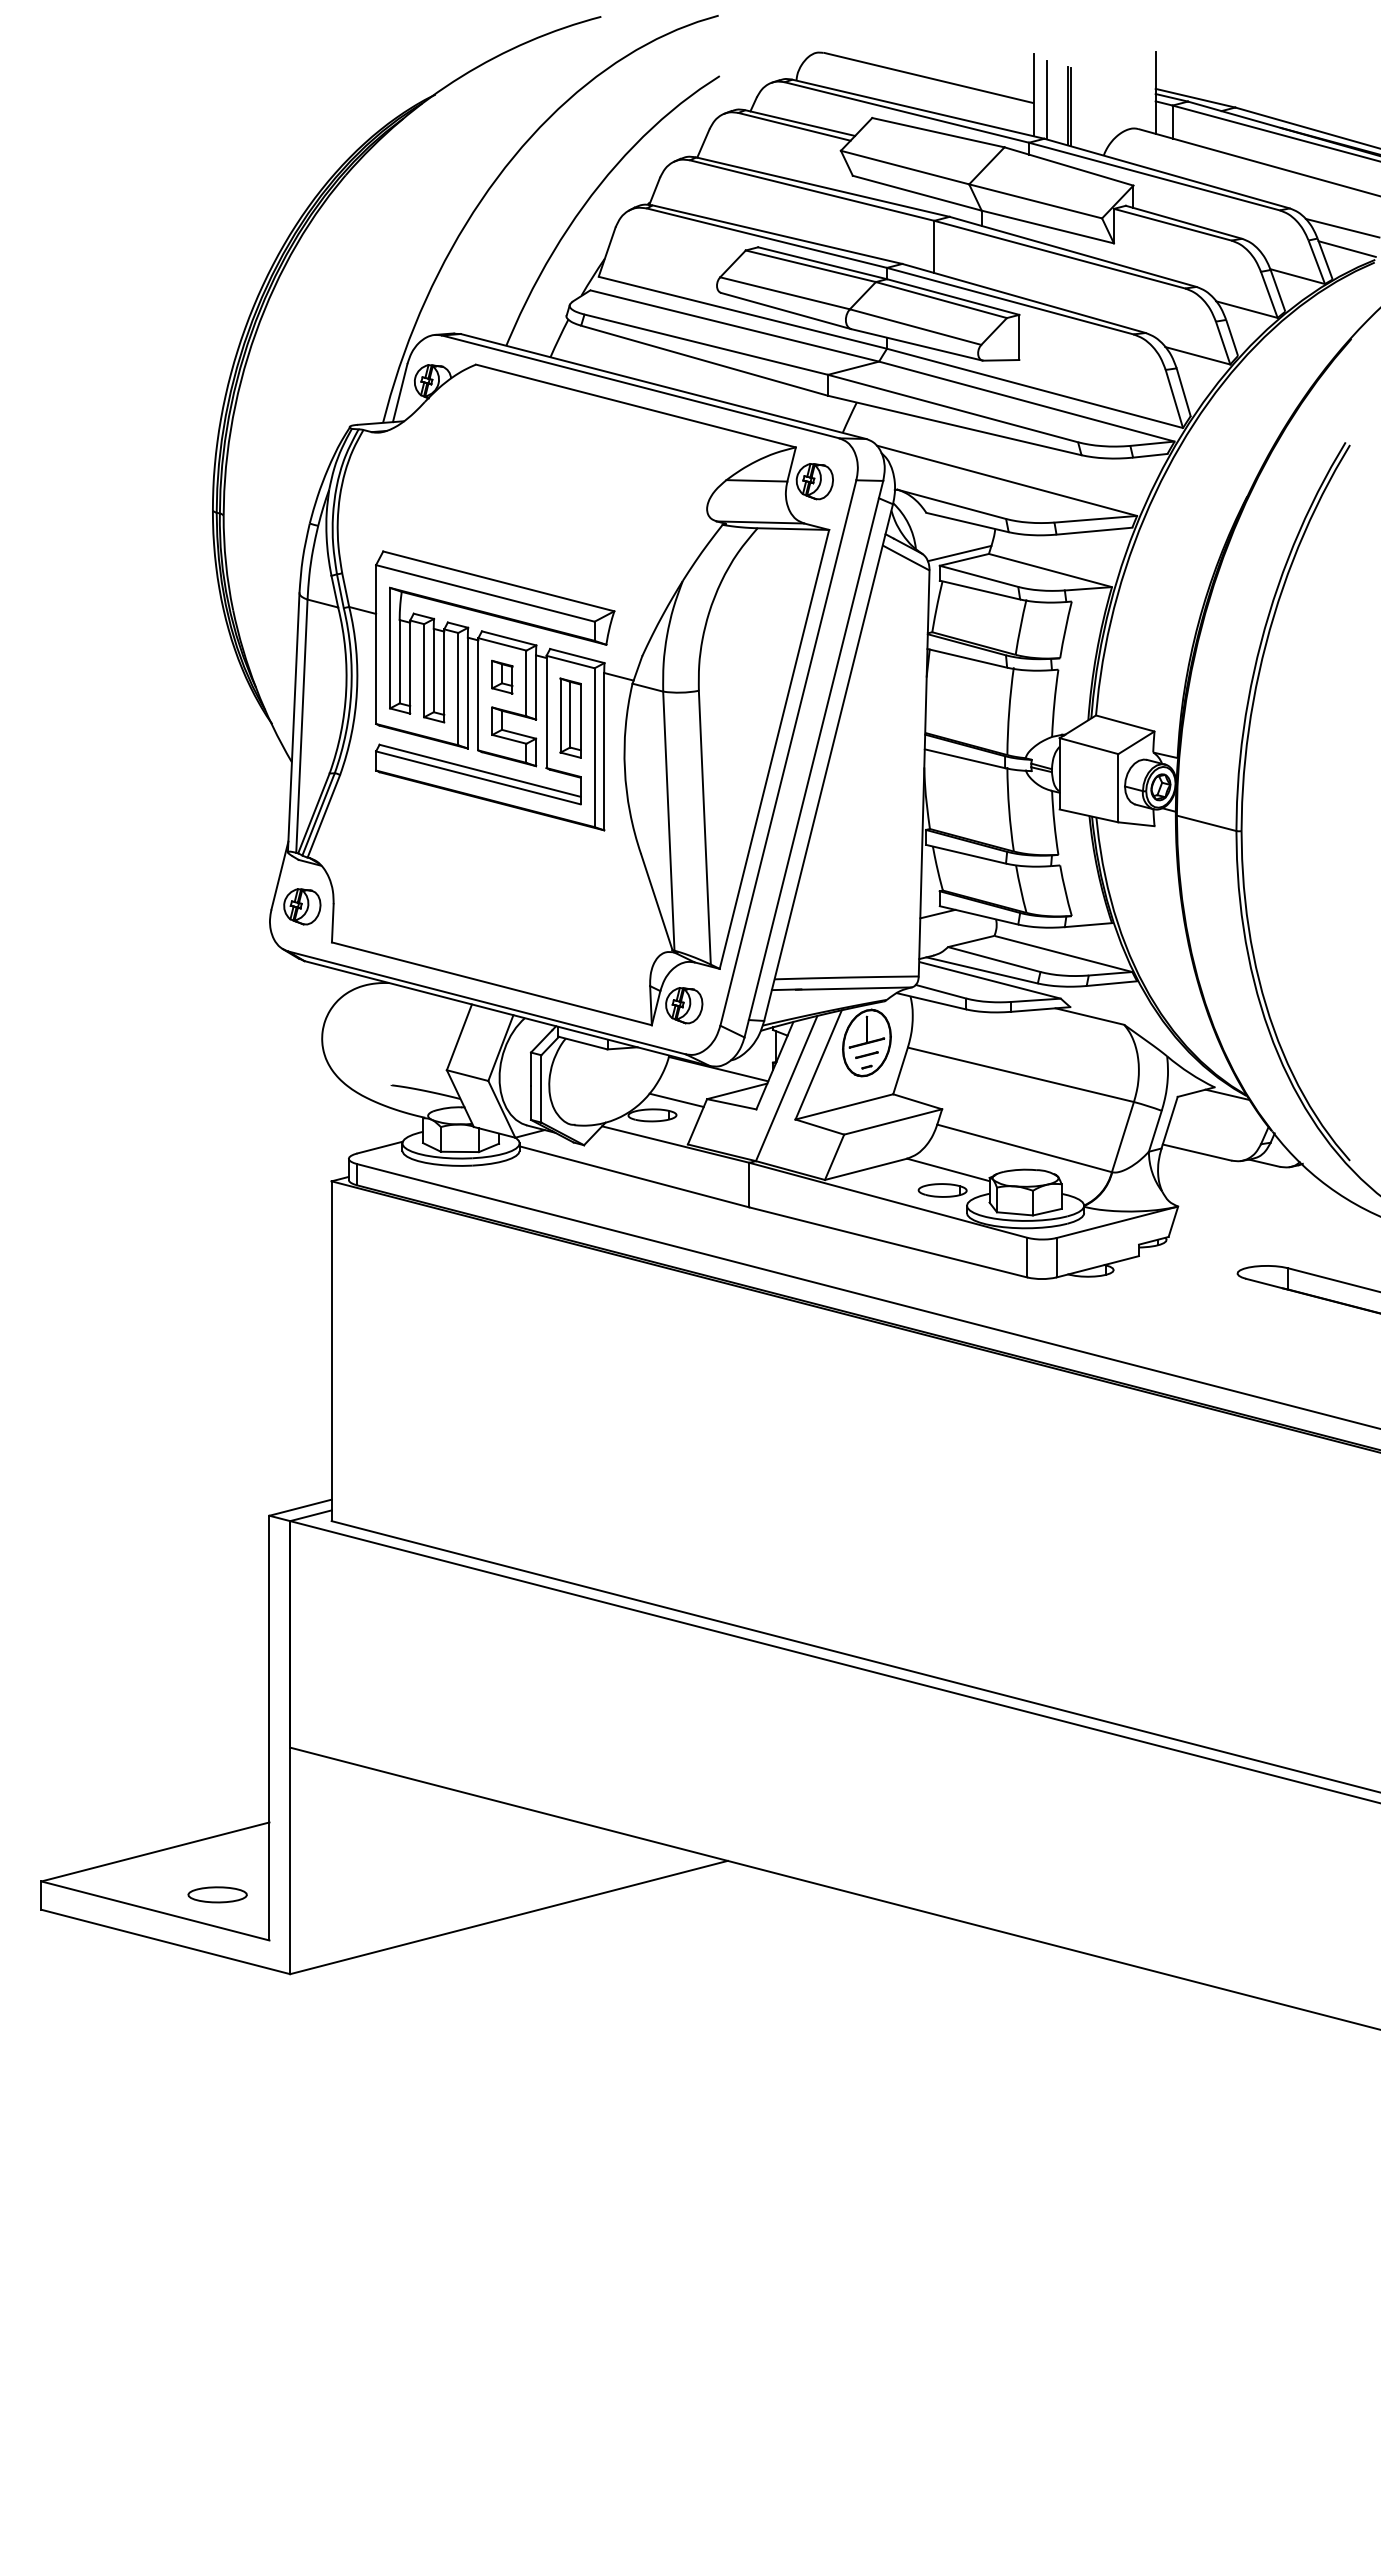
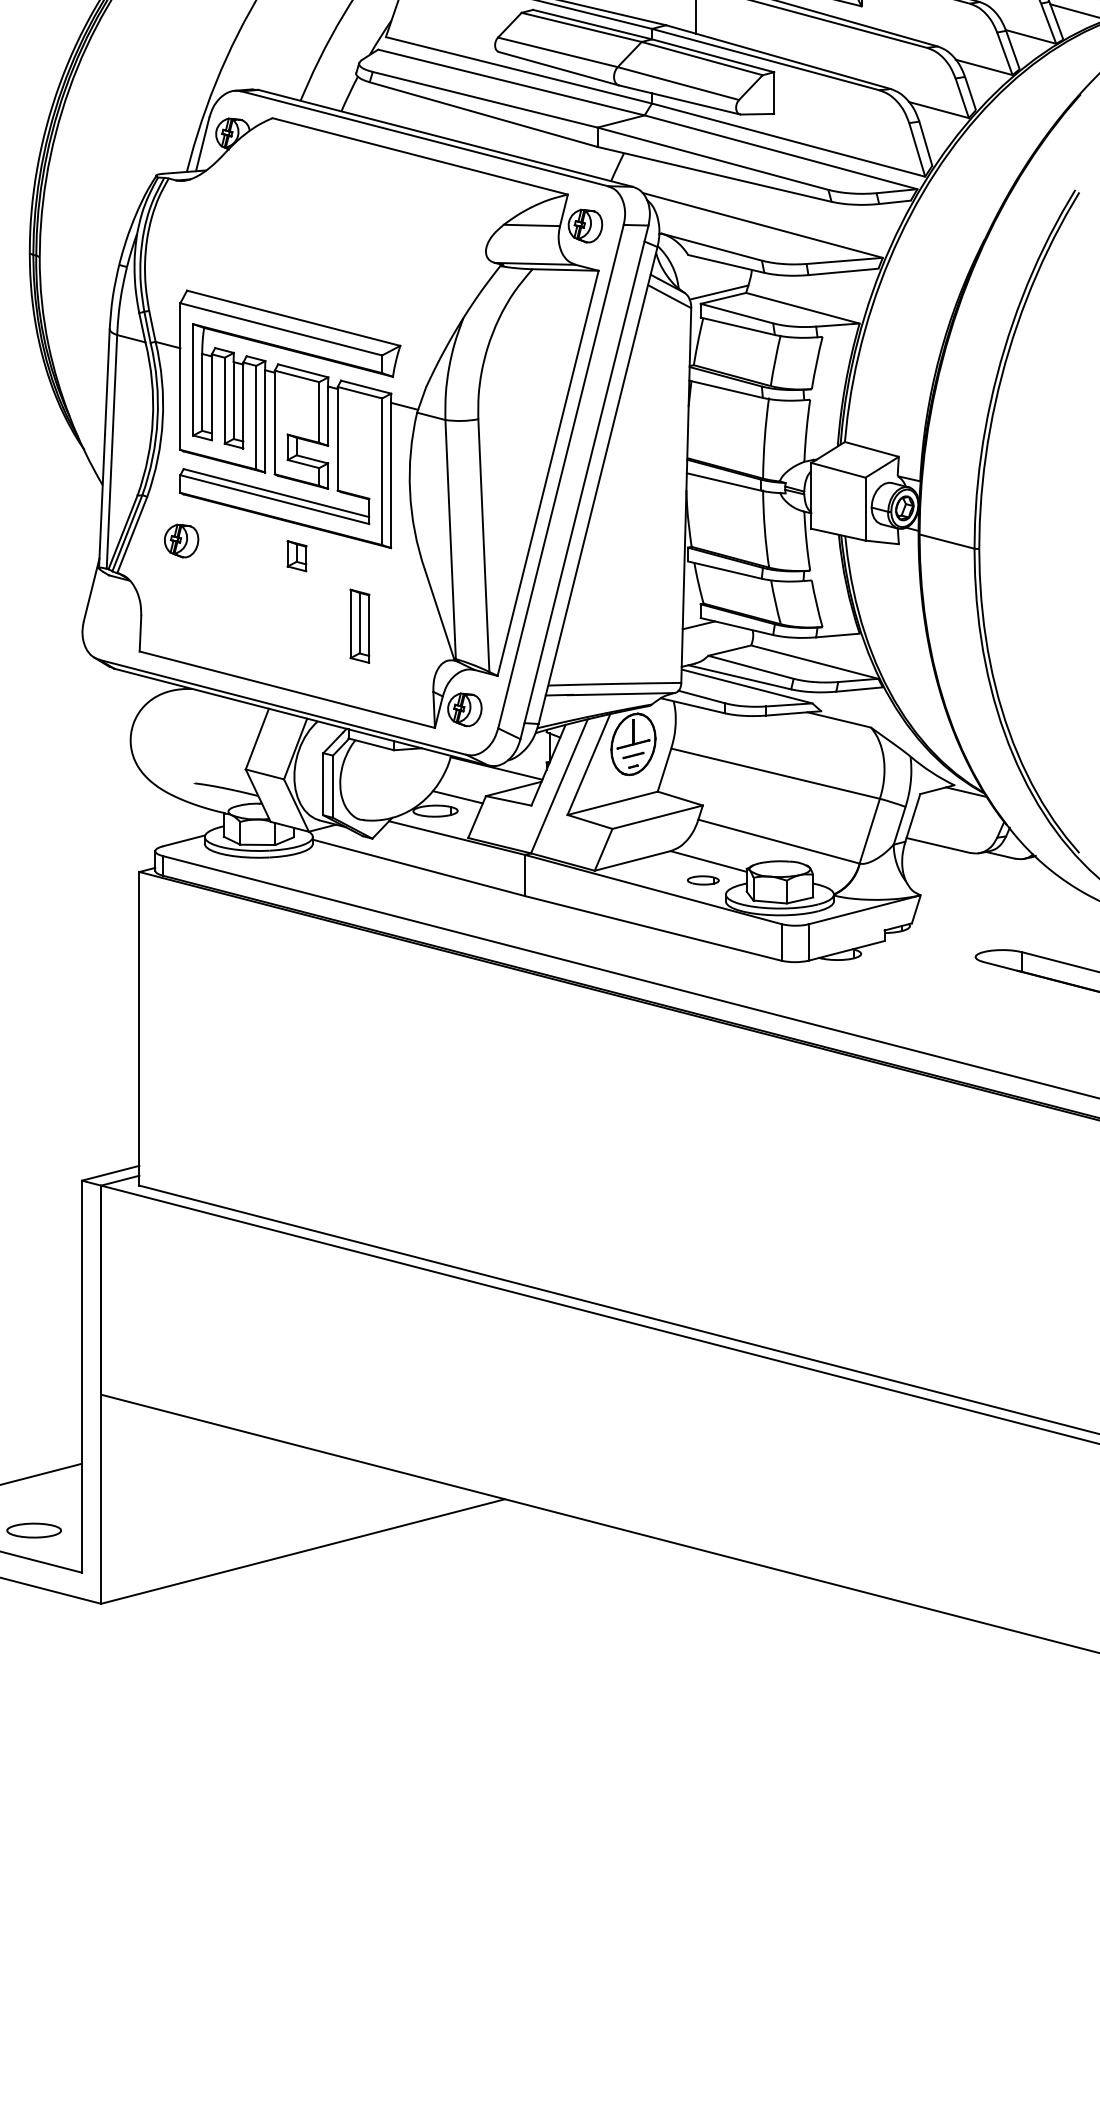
part: (502, 676) -> (297, 555), moved
part: (570, 717) -> (359, 625), moved
part: (302, 906) -> (181, 540), moved
part: (942, 1190) -> (703, 880), size x0.7

